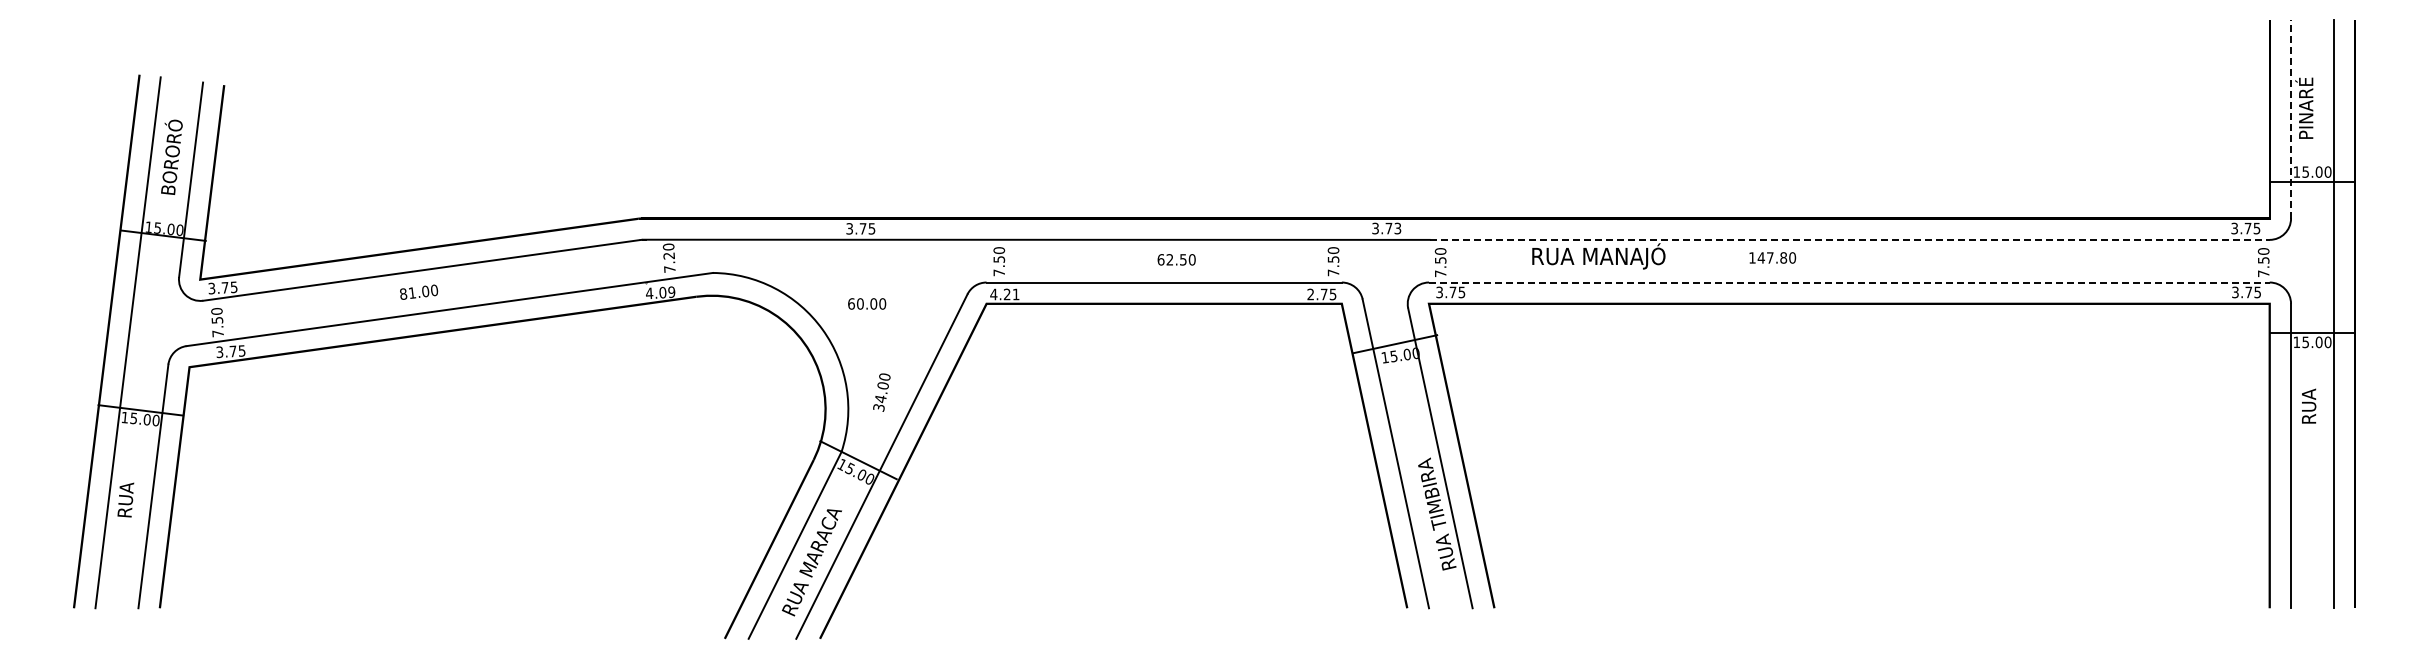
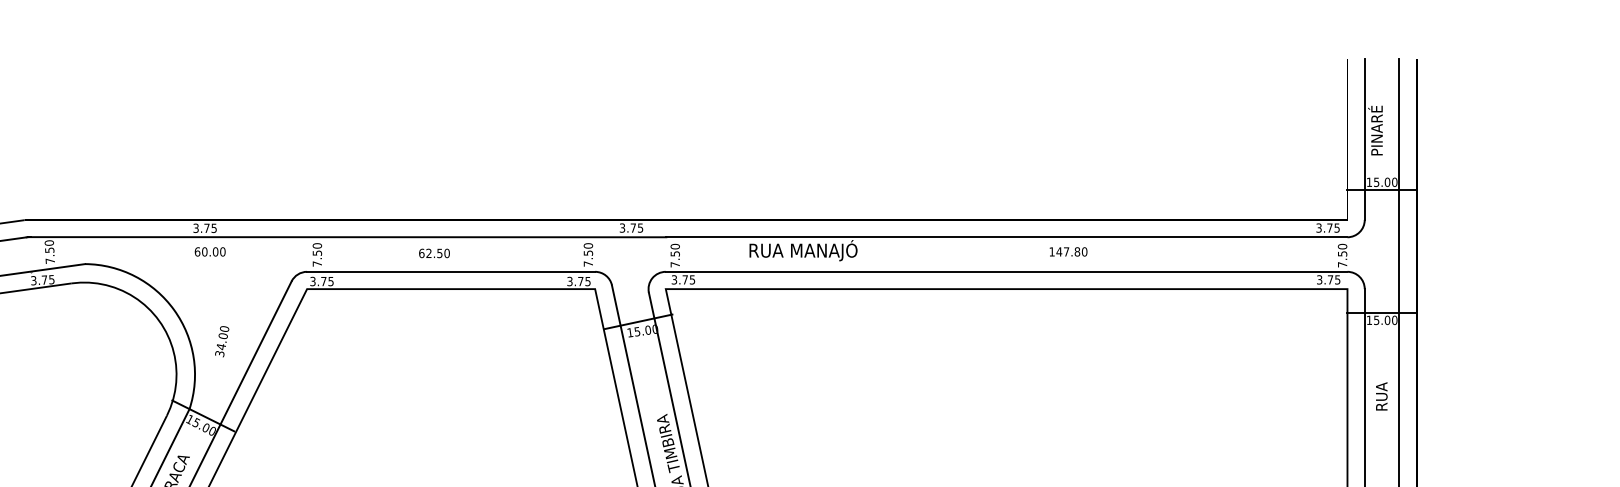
line: (2291, 118) -> (1365, 138), dashed -> solid
text: (1397, 227) -> (640, 227), 3.73 -> 3.75
line: (1850, 239) -> (1007, 236), dashed -> solid
text: (669, 255) -> (50, 249), 7.20 -> 7.50
text: (1772, 257) -> (1068, 251), moved
text: (1176, 259) -> (434, 253), moved
line: (1849, 282) -> (1006, 271), dashed -> solid
text: (660, 292) -> (42, 279), 4.09 -> 3.75
text: (1004, 294) -> (321, 281), 4.21 -> 3.75
text: (1310, 294) -> (569, 281), 2.75 -> 3.75
text: (867, 303) -> (210, 251), moved
text: (881, 392) -> (221, 341), moved
text: (2309, 405) -> (1382, 395), moved

